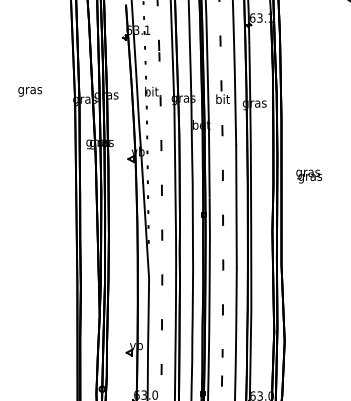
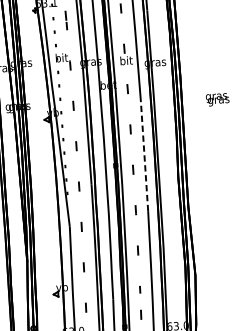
text: (309, 176) -> (217, 99), moved
line: (236, 206) -> (144, 156), solid -> dashed

